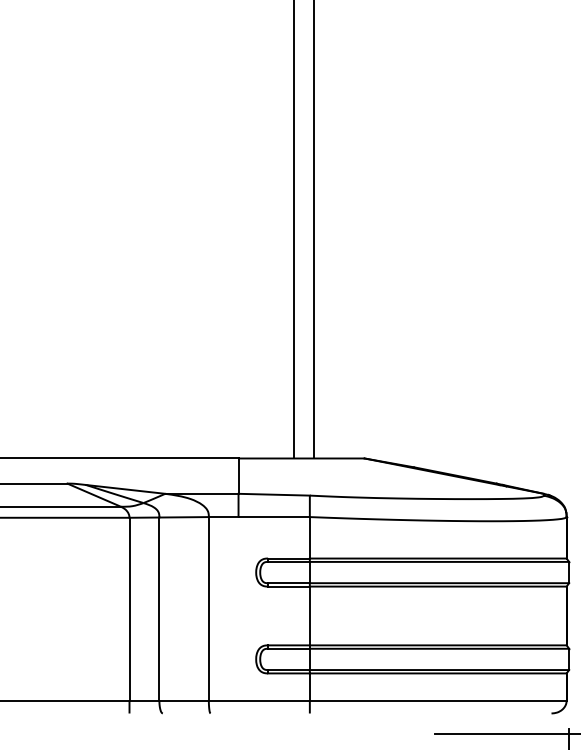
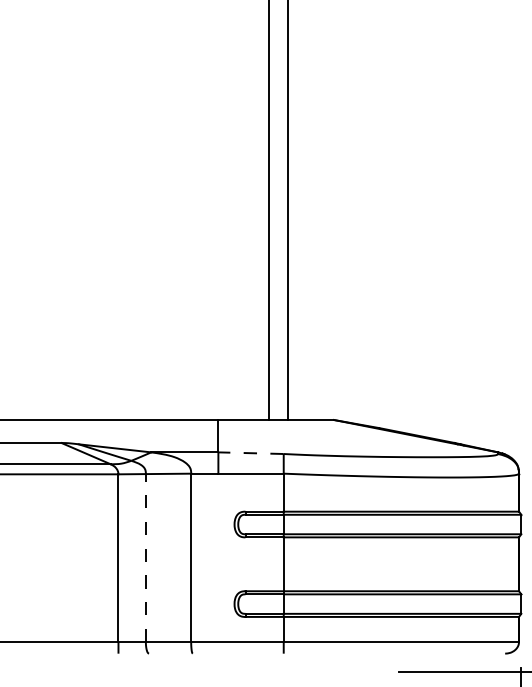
line: (274, 494) -> (251, 452), solid -> dashed
line: (159, 609) -> (145, 558), solid -> dashed

